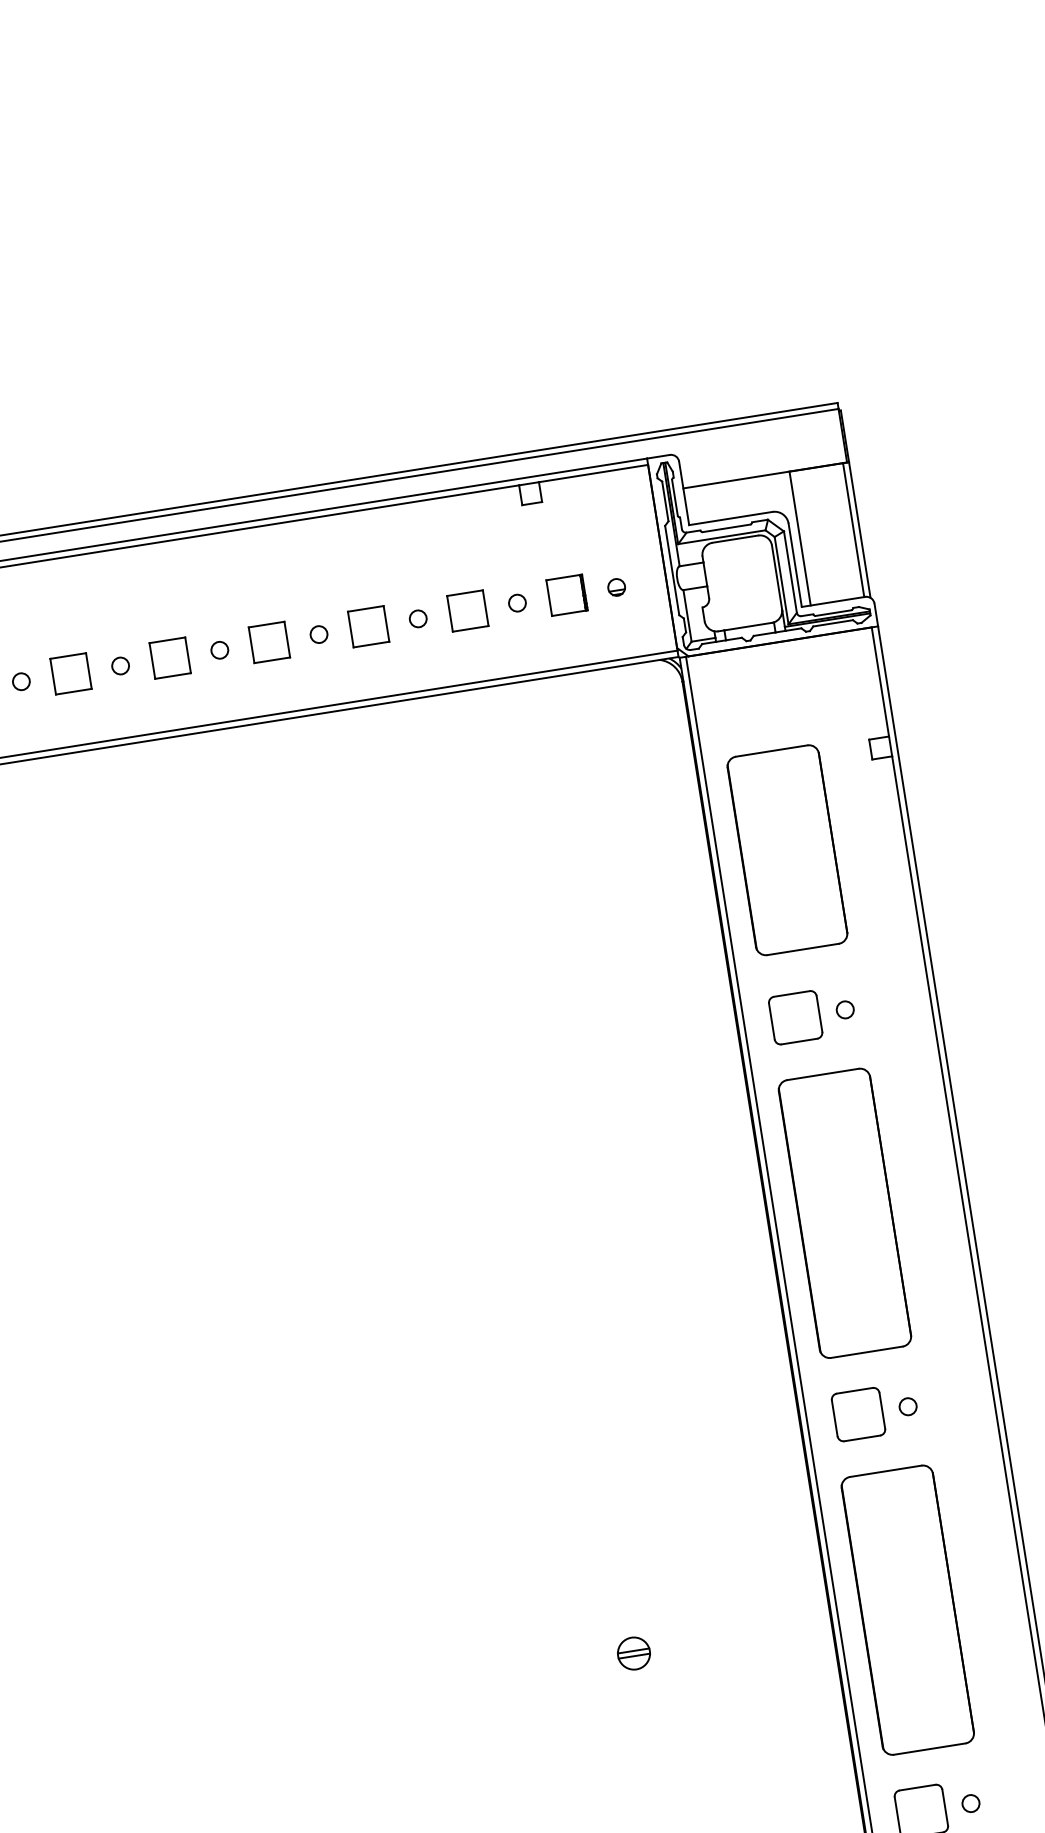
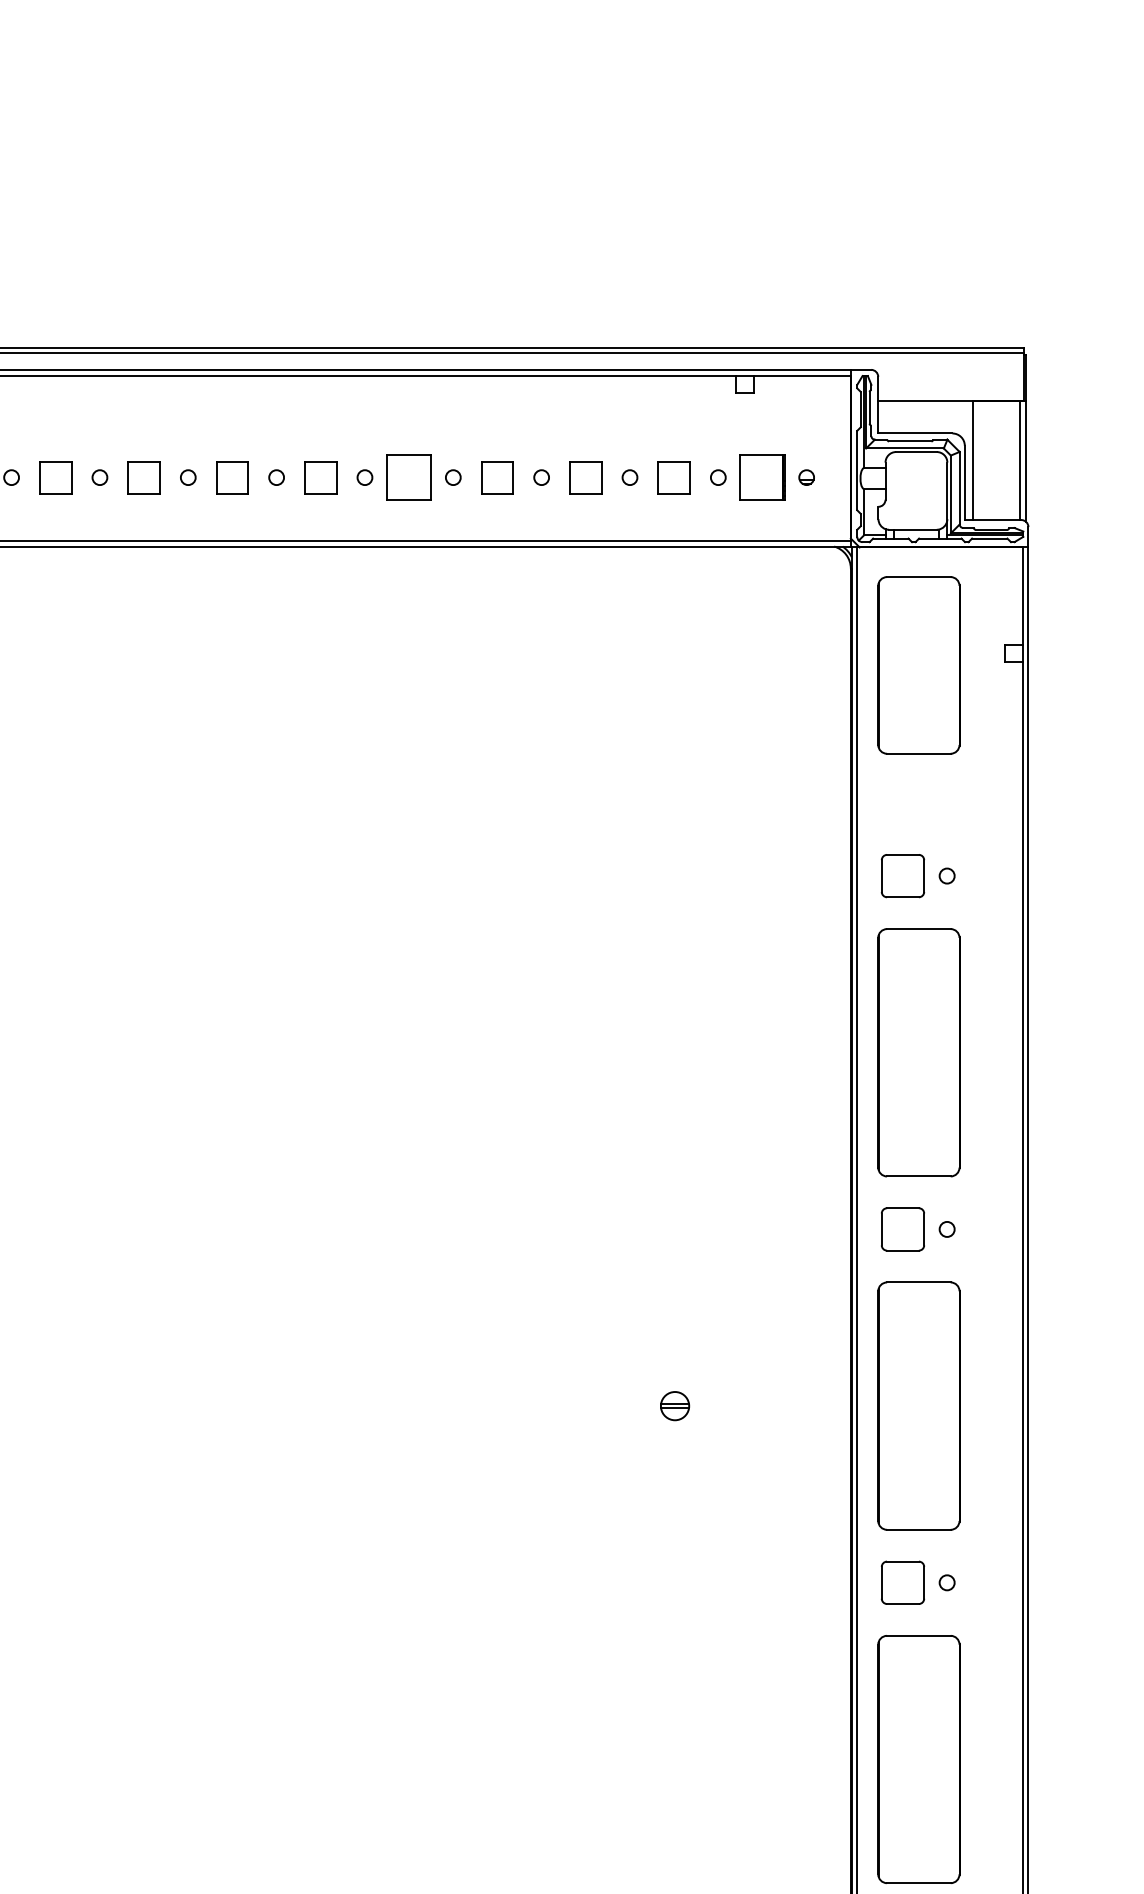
part: (567, 595) -> (762, 477), size x1.4
part: (169, 658) -> (408, 477), size x1.4
part: (787, 850) -> (918, 665), moved

